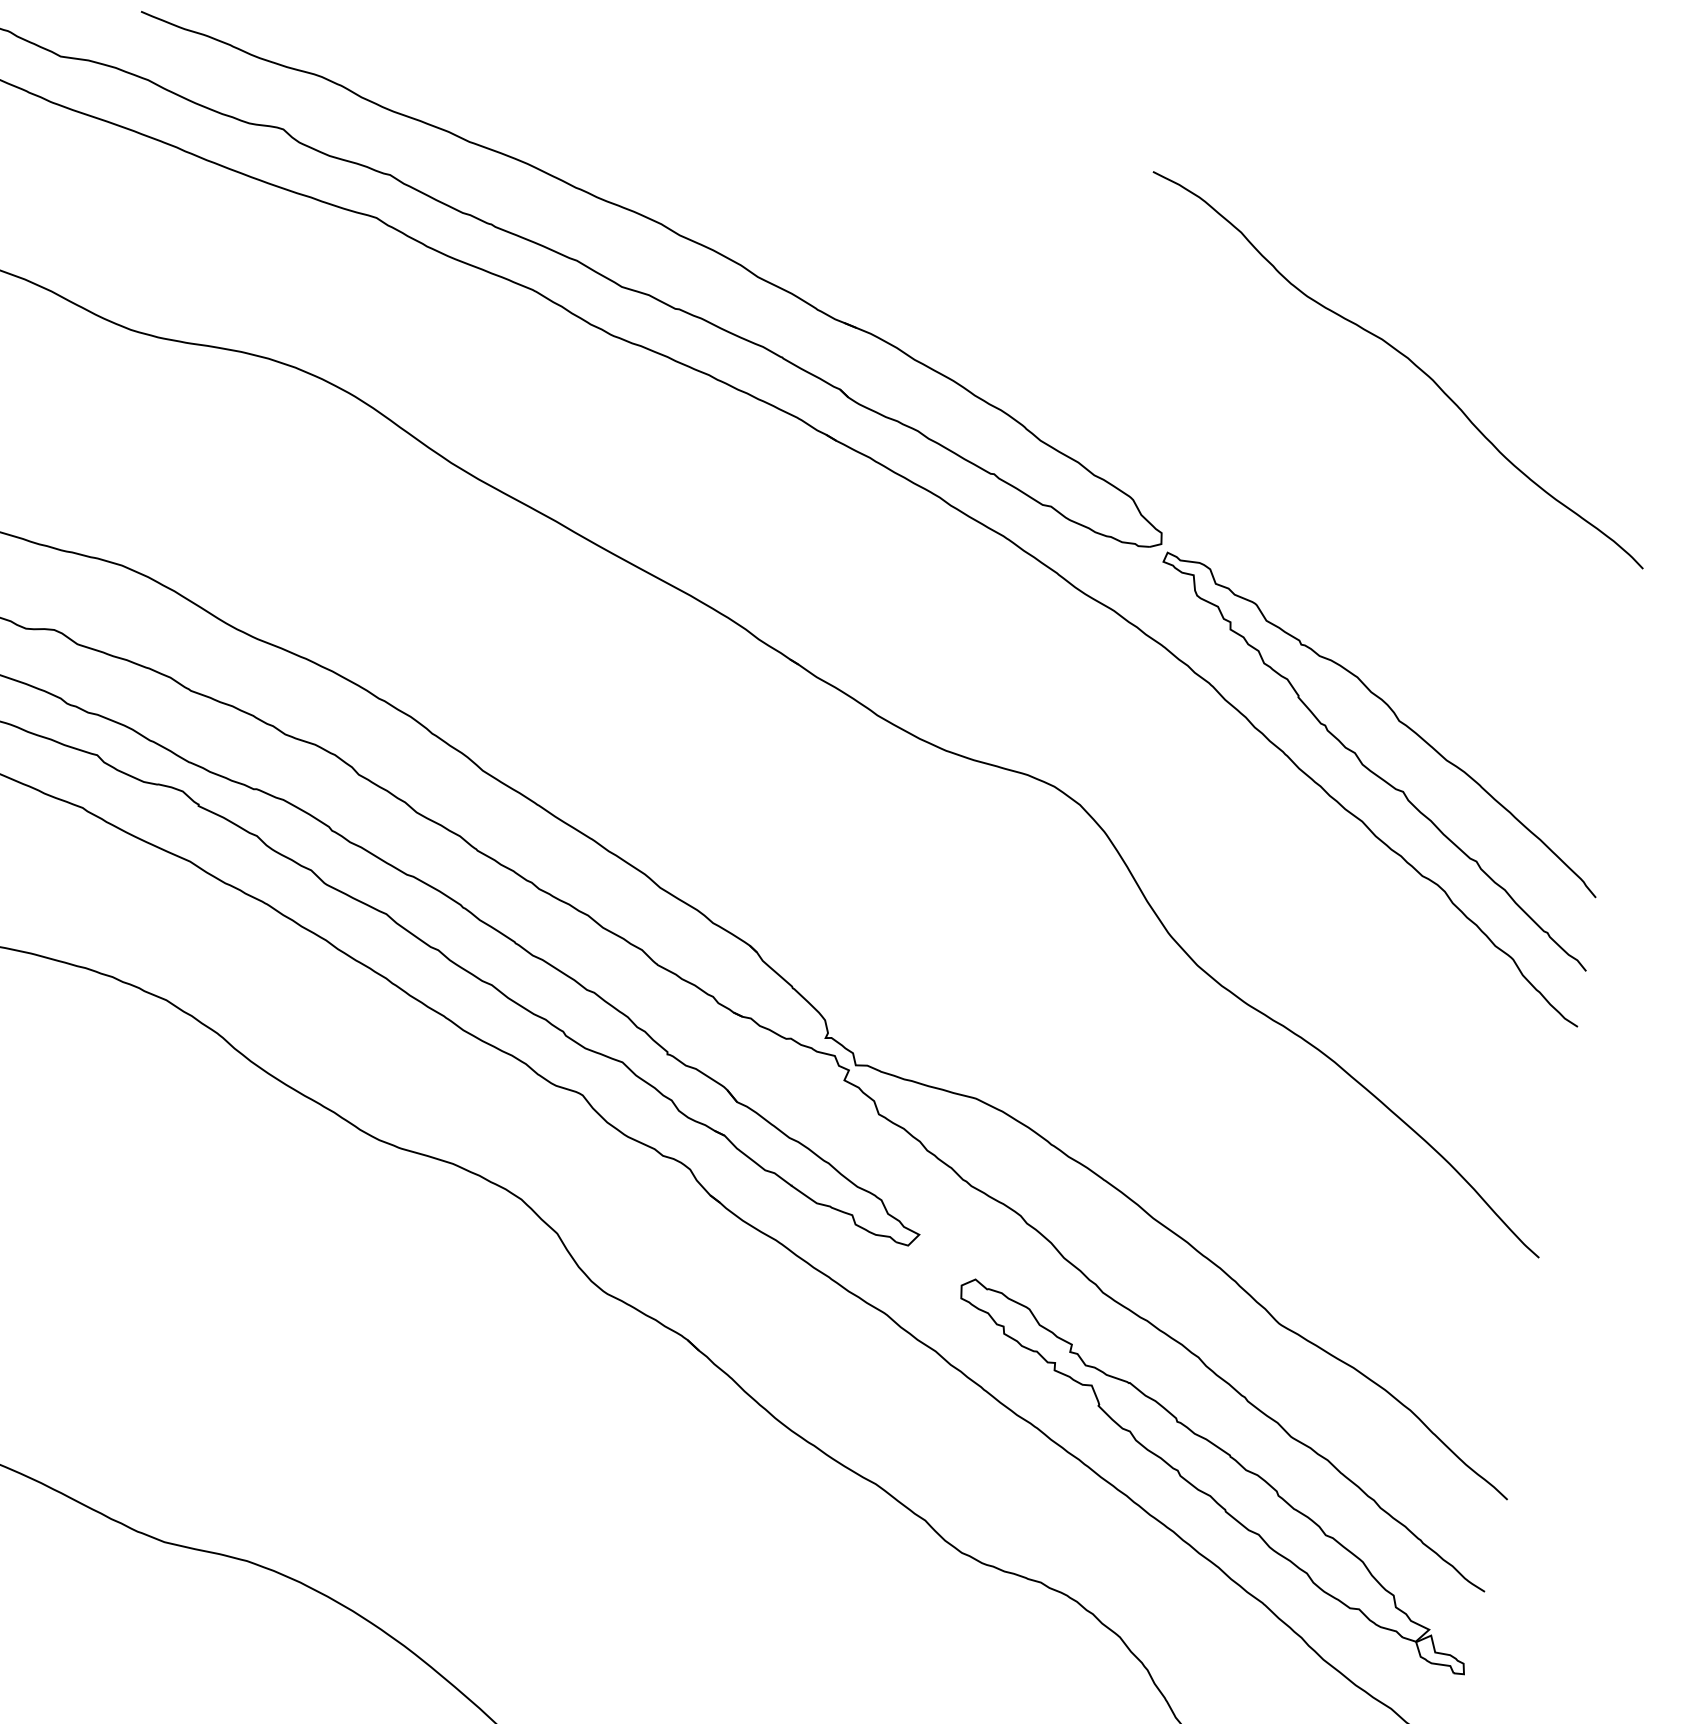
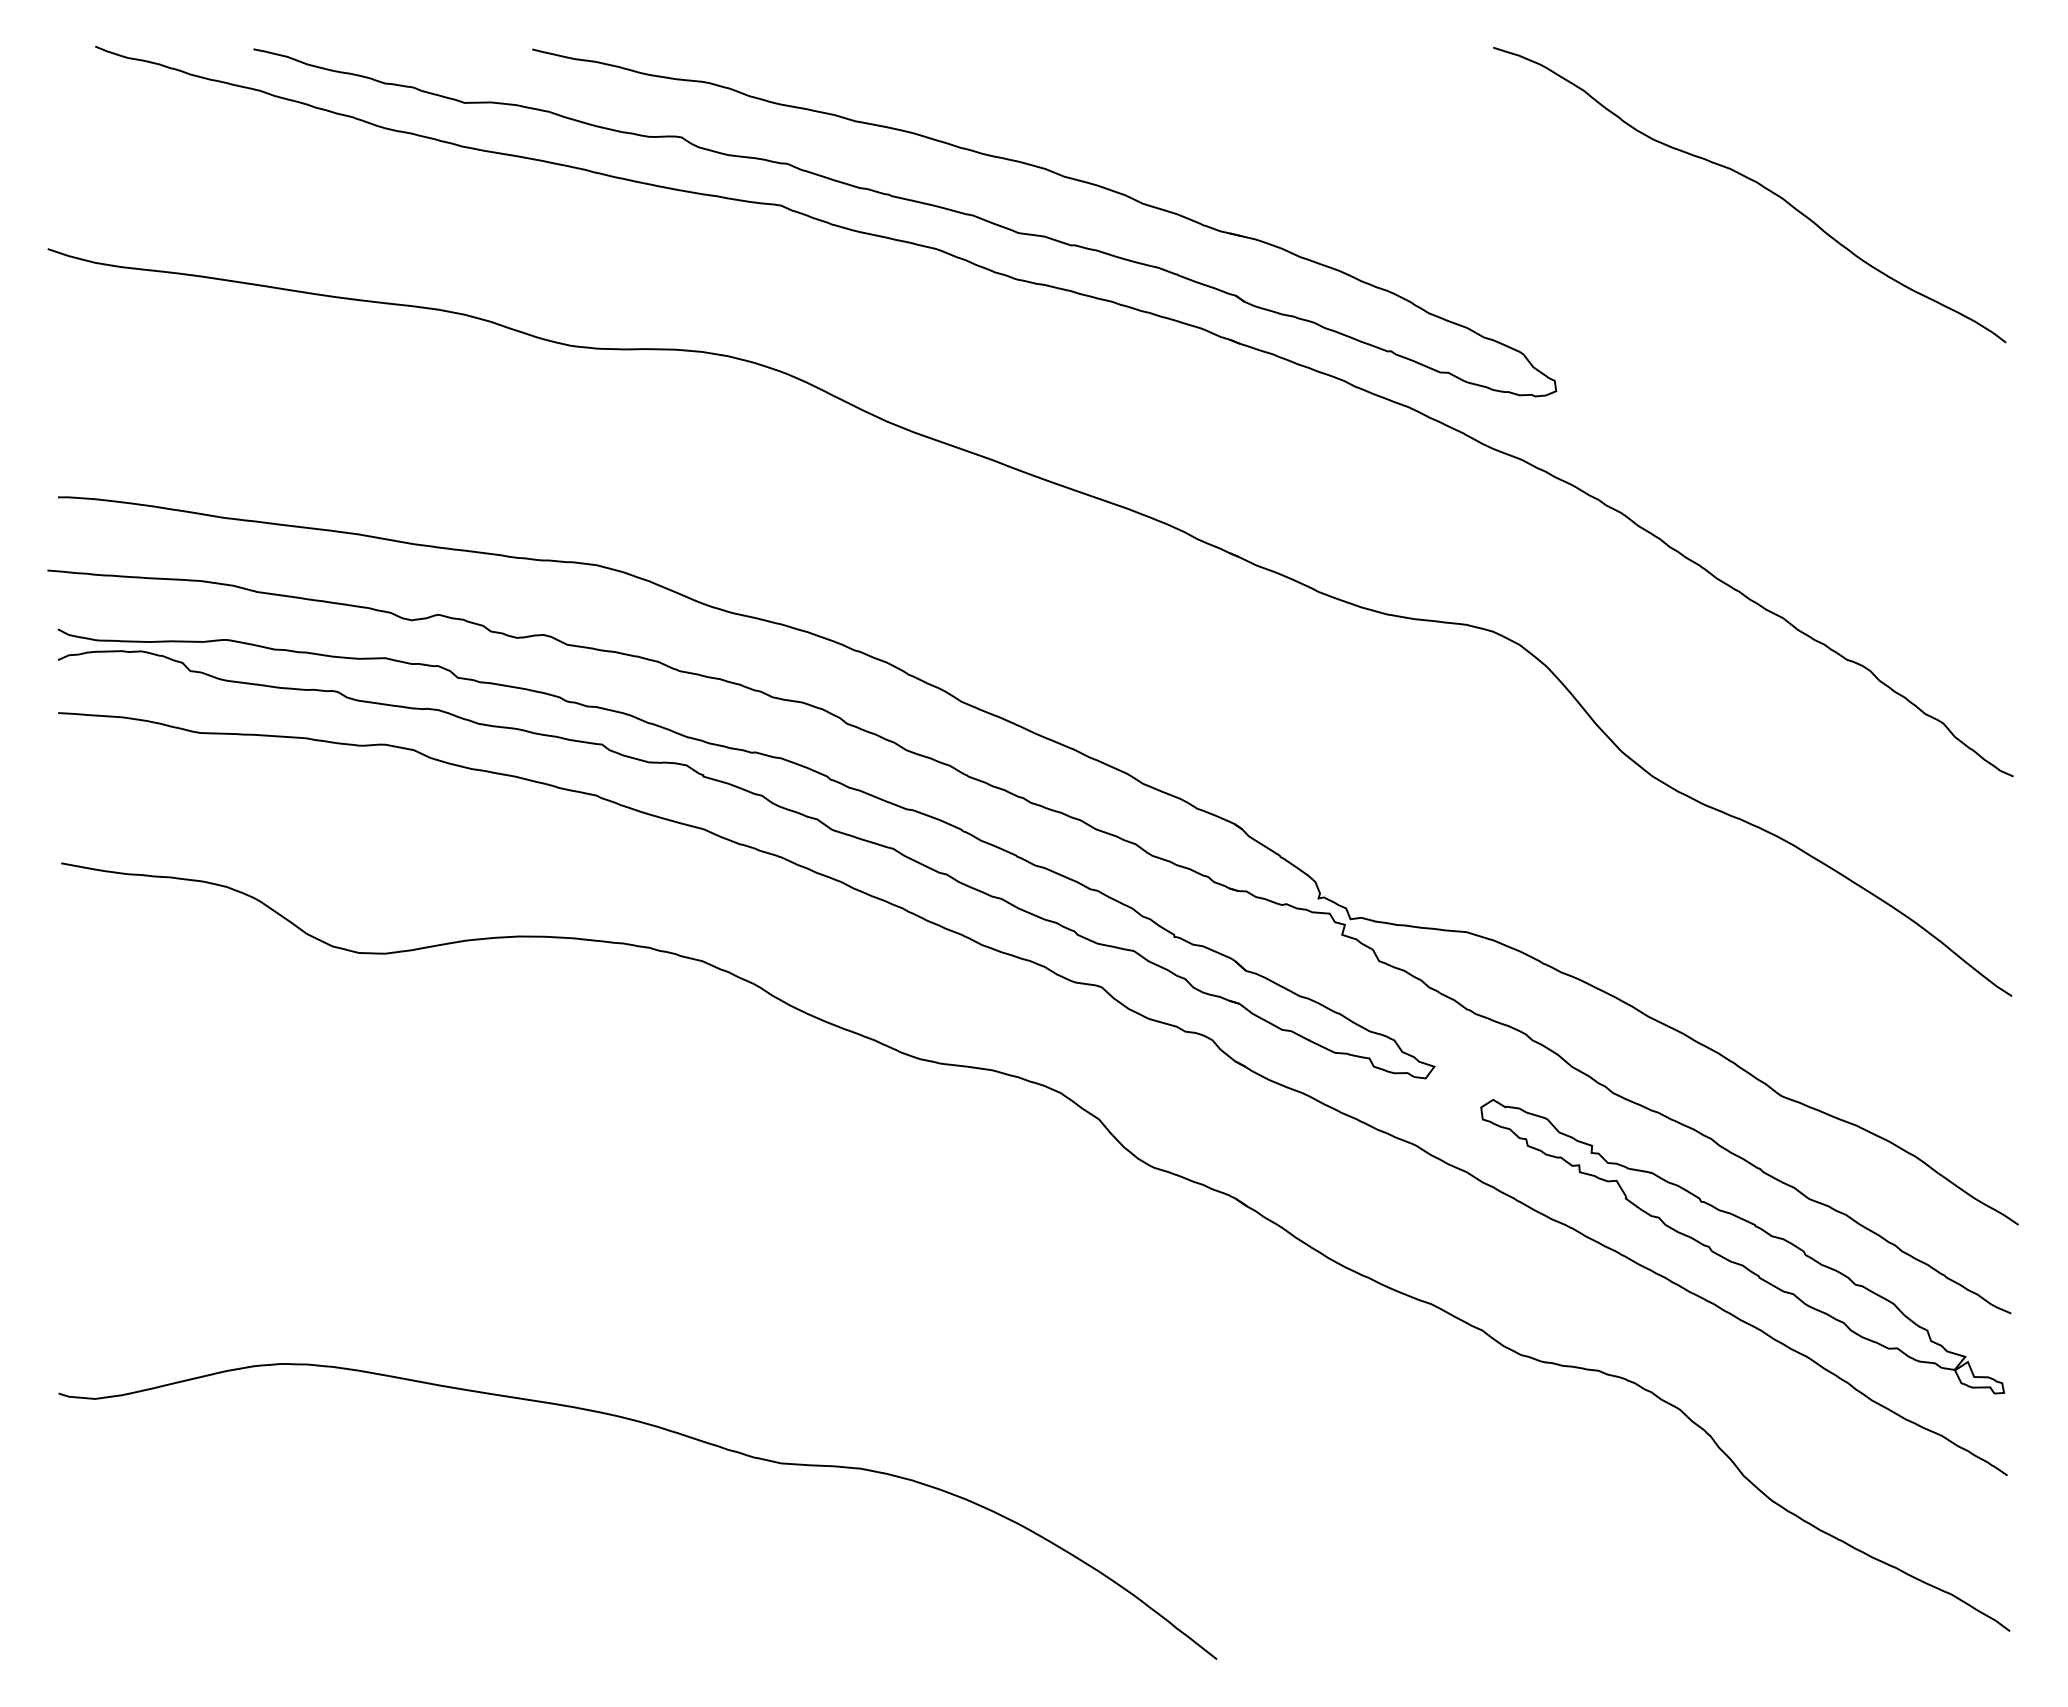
curve: (1369, 768) -> (1782, 568), removed

